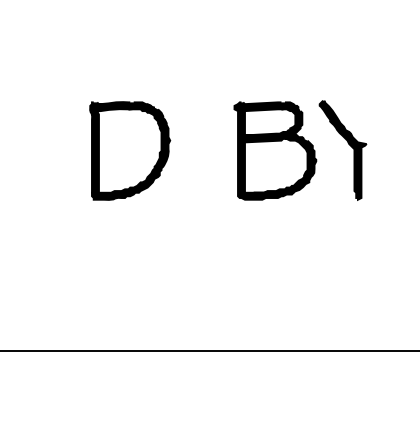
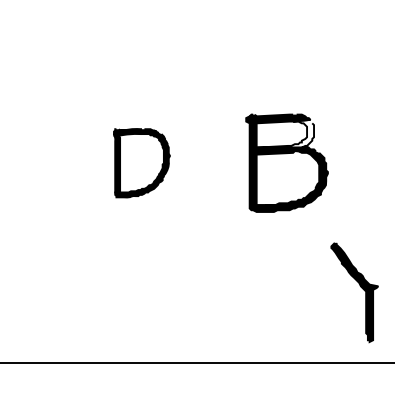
fill: (273, 121) -> (285, 133), removed
part: (348, 144) -> (360, 286), moved
part: (130, 150) -> (142, 162), size x0.7

